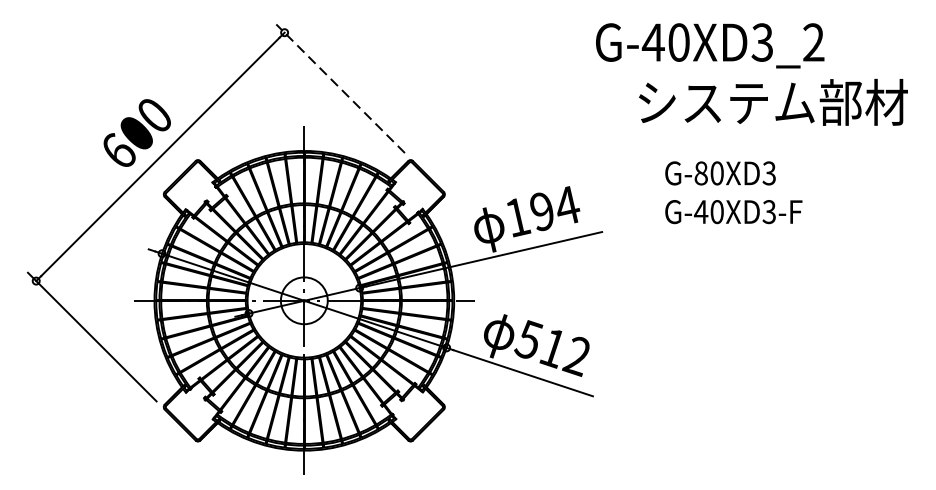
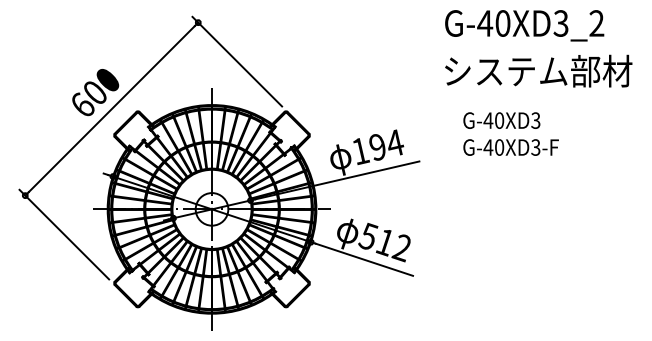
text: (709, 45) -> (524, 25), moved
line: (339, 88) -> (236, 61), dashed -> solid
text: (701, 173) -> (488, 120), G-80XD3 -> G-40XD3

